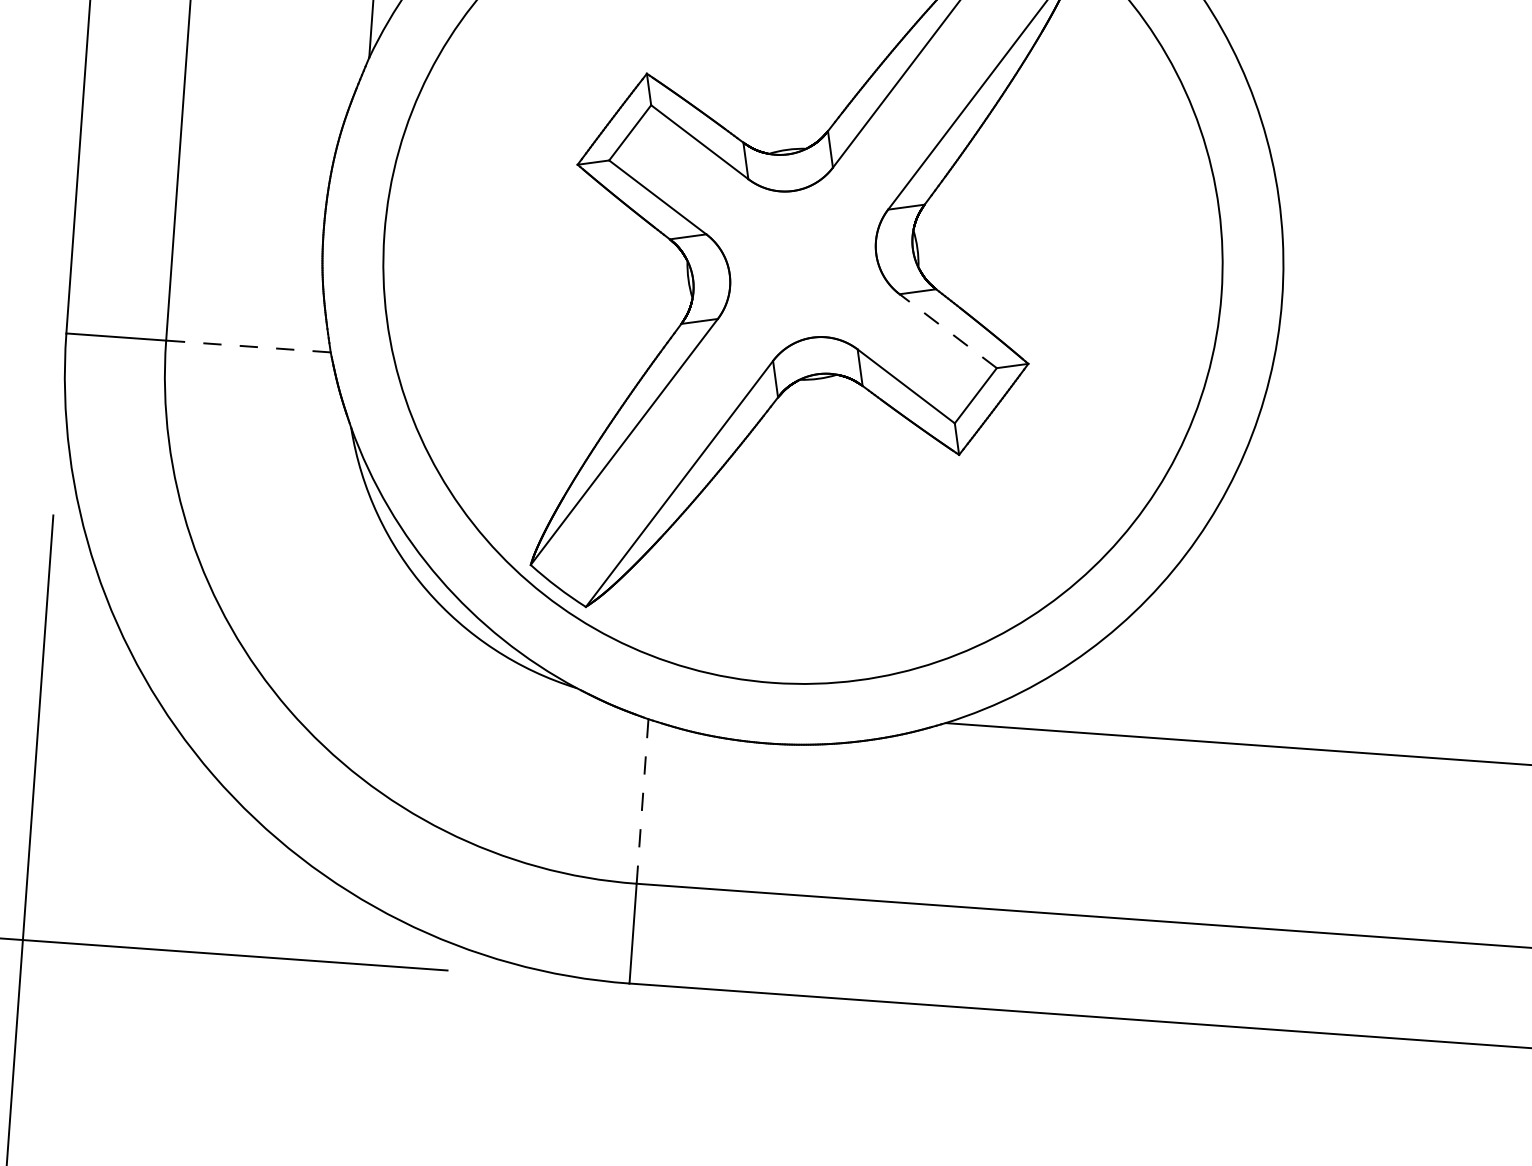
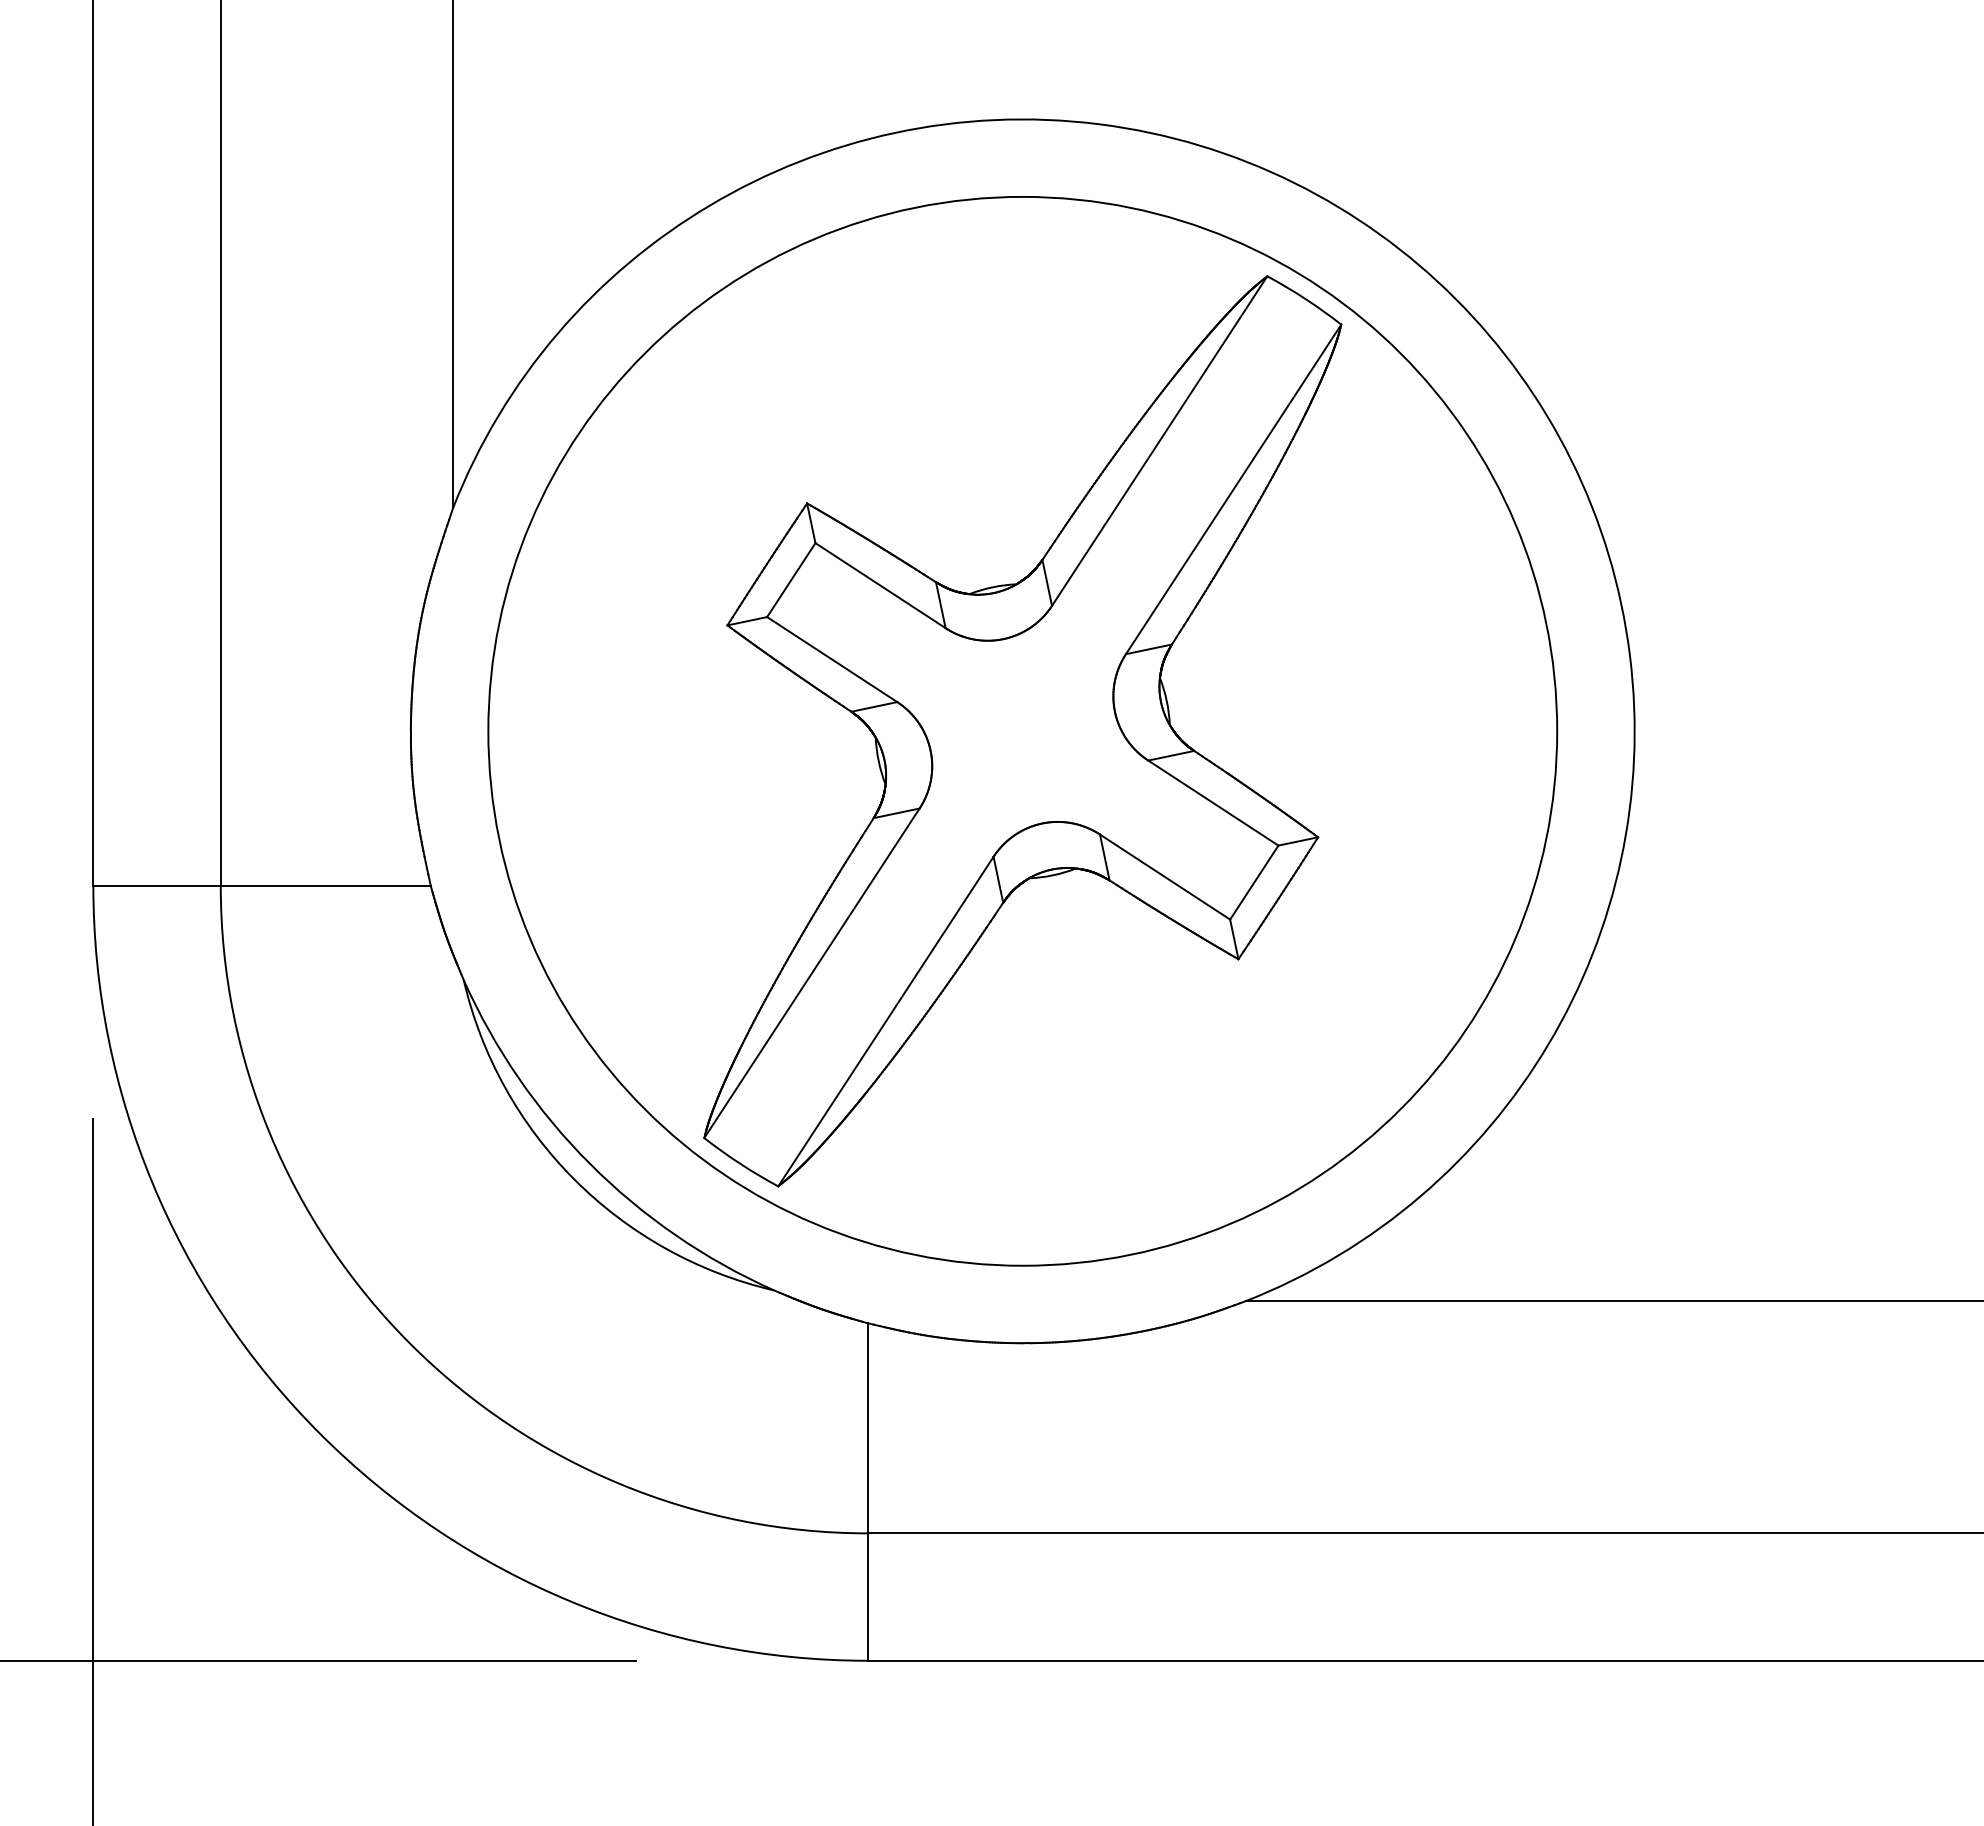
line: (948, 331) -> (1213, 803), dashed -> solid
line: (248, 346) -> (325, 886), dashed -> solid
line: (642, 800) -> (867, 1427), dashed -> solid

